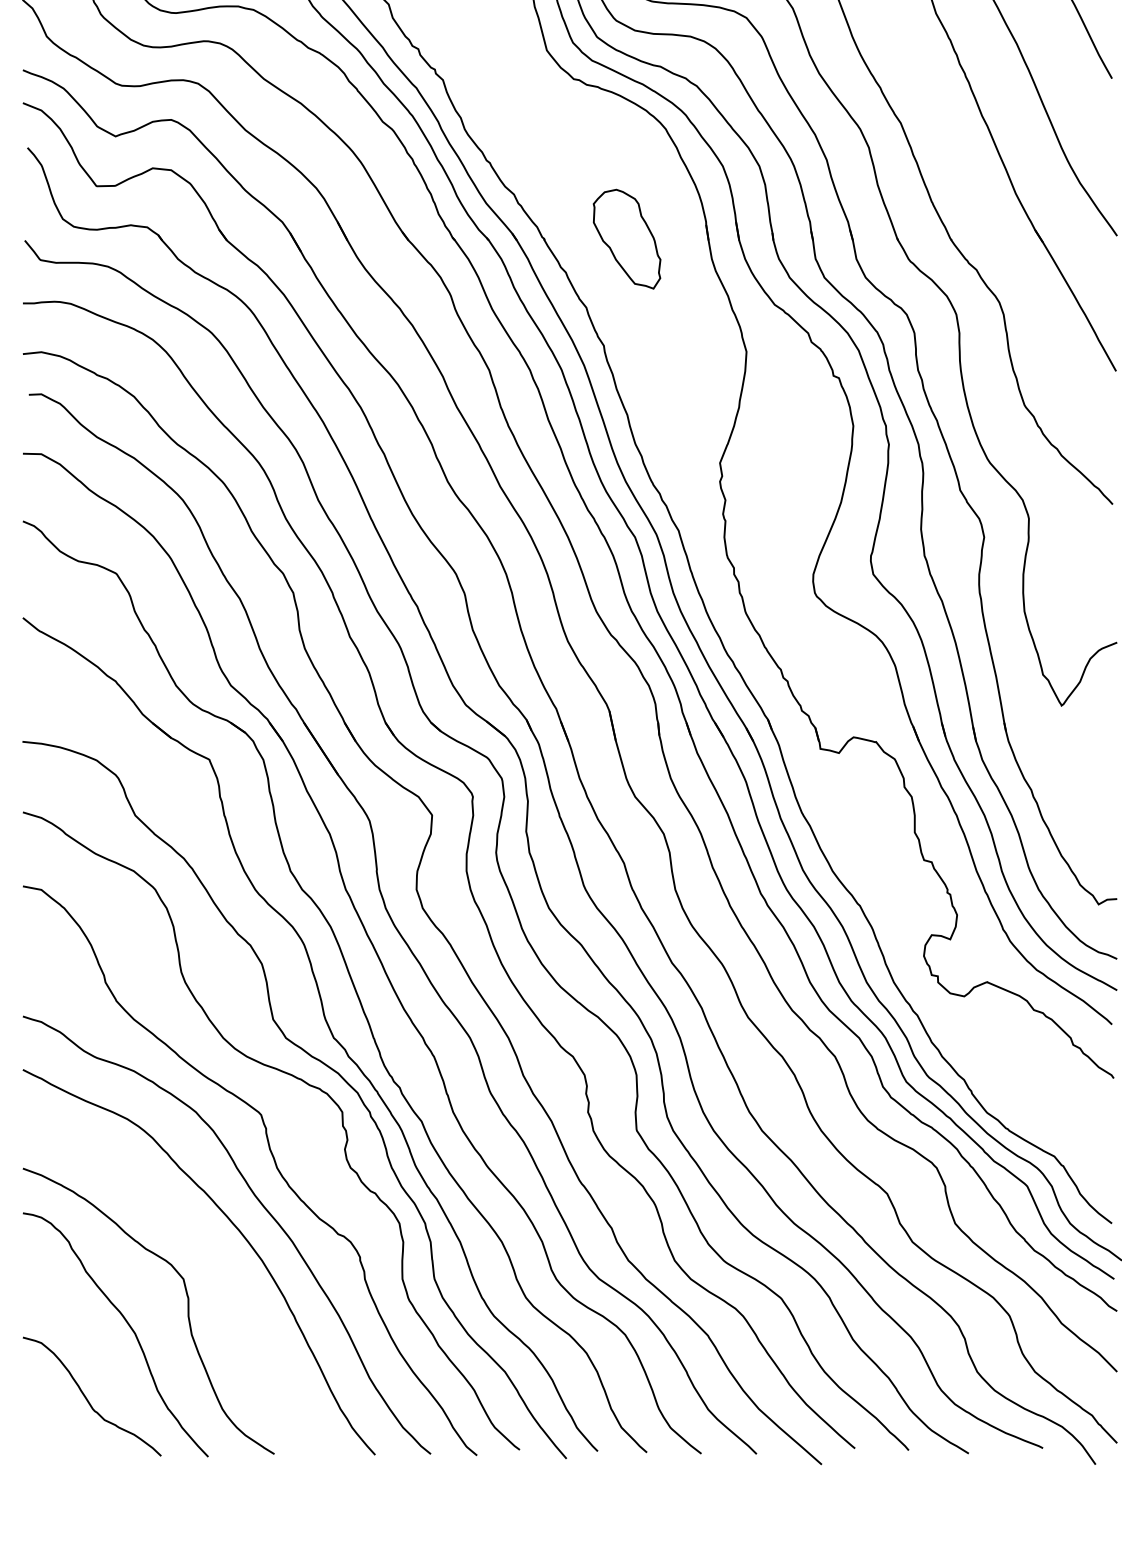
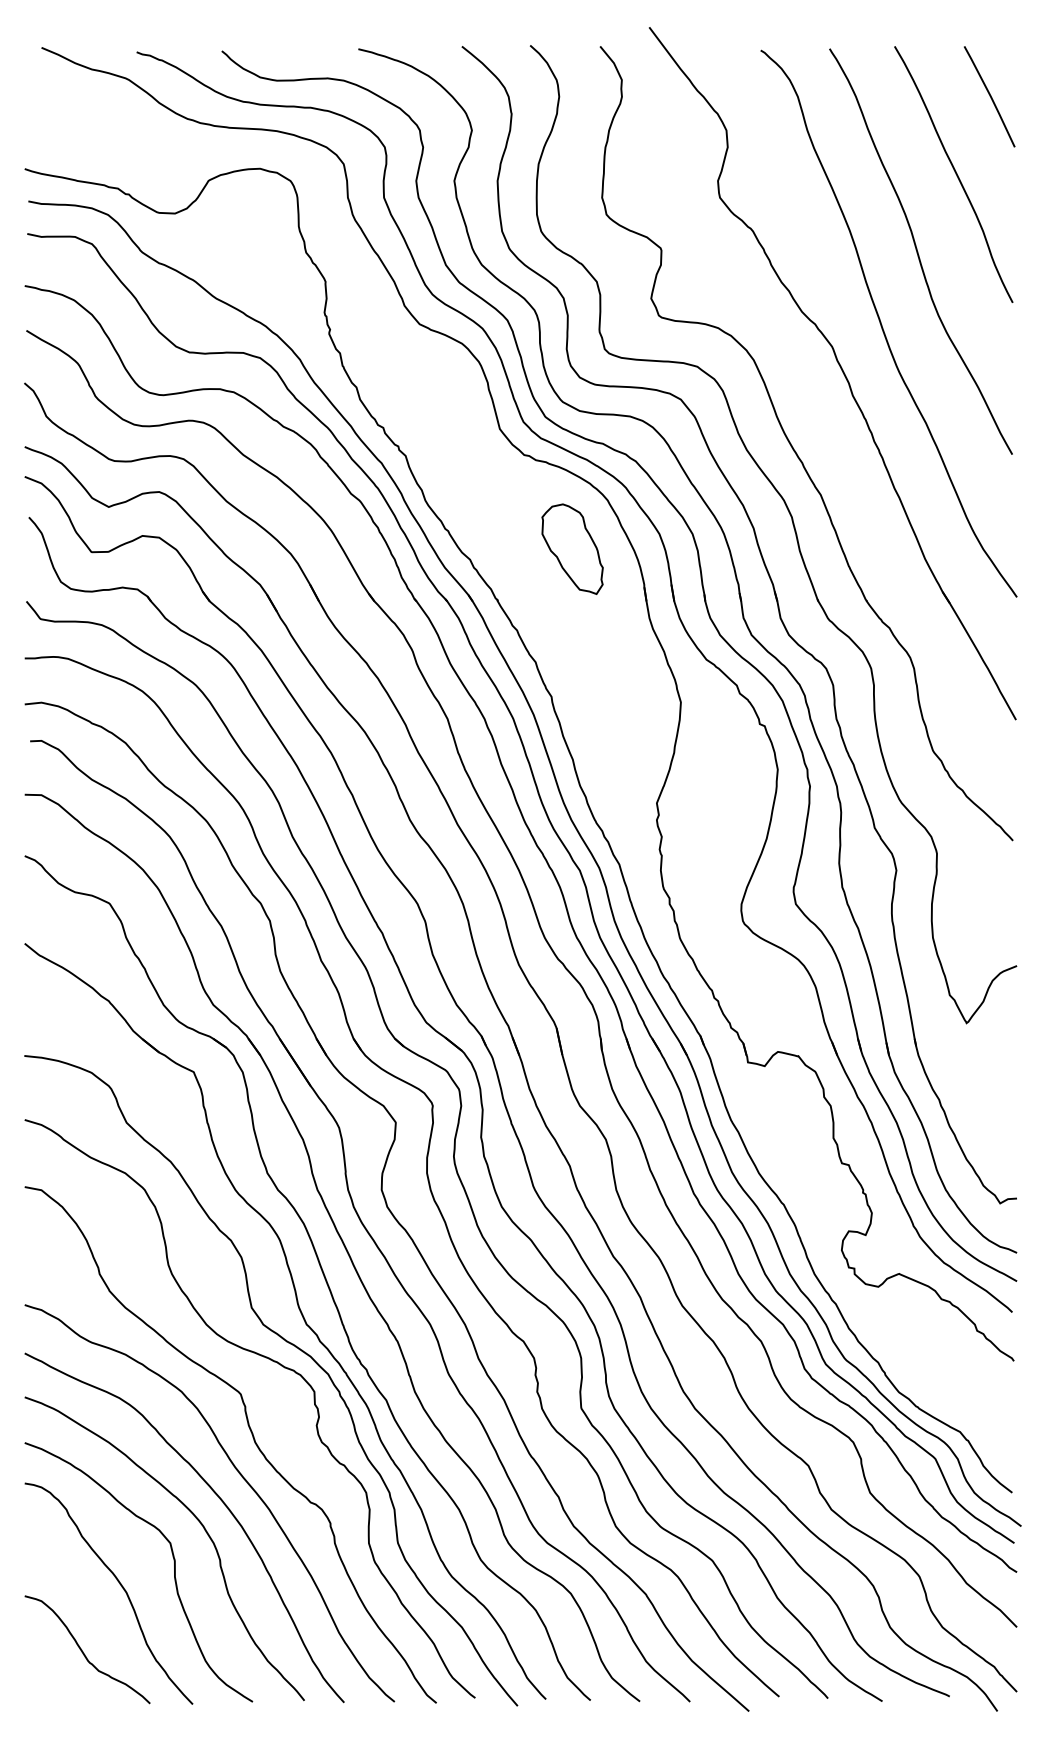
part: (626, 238) -> (572, 548), moved
curve: (211, 1251) -> (195, 1518), added

